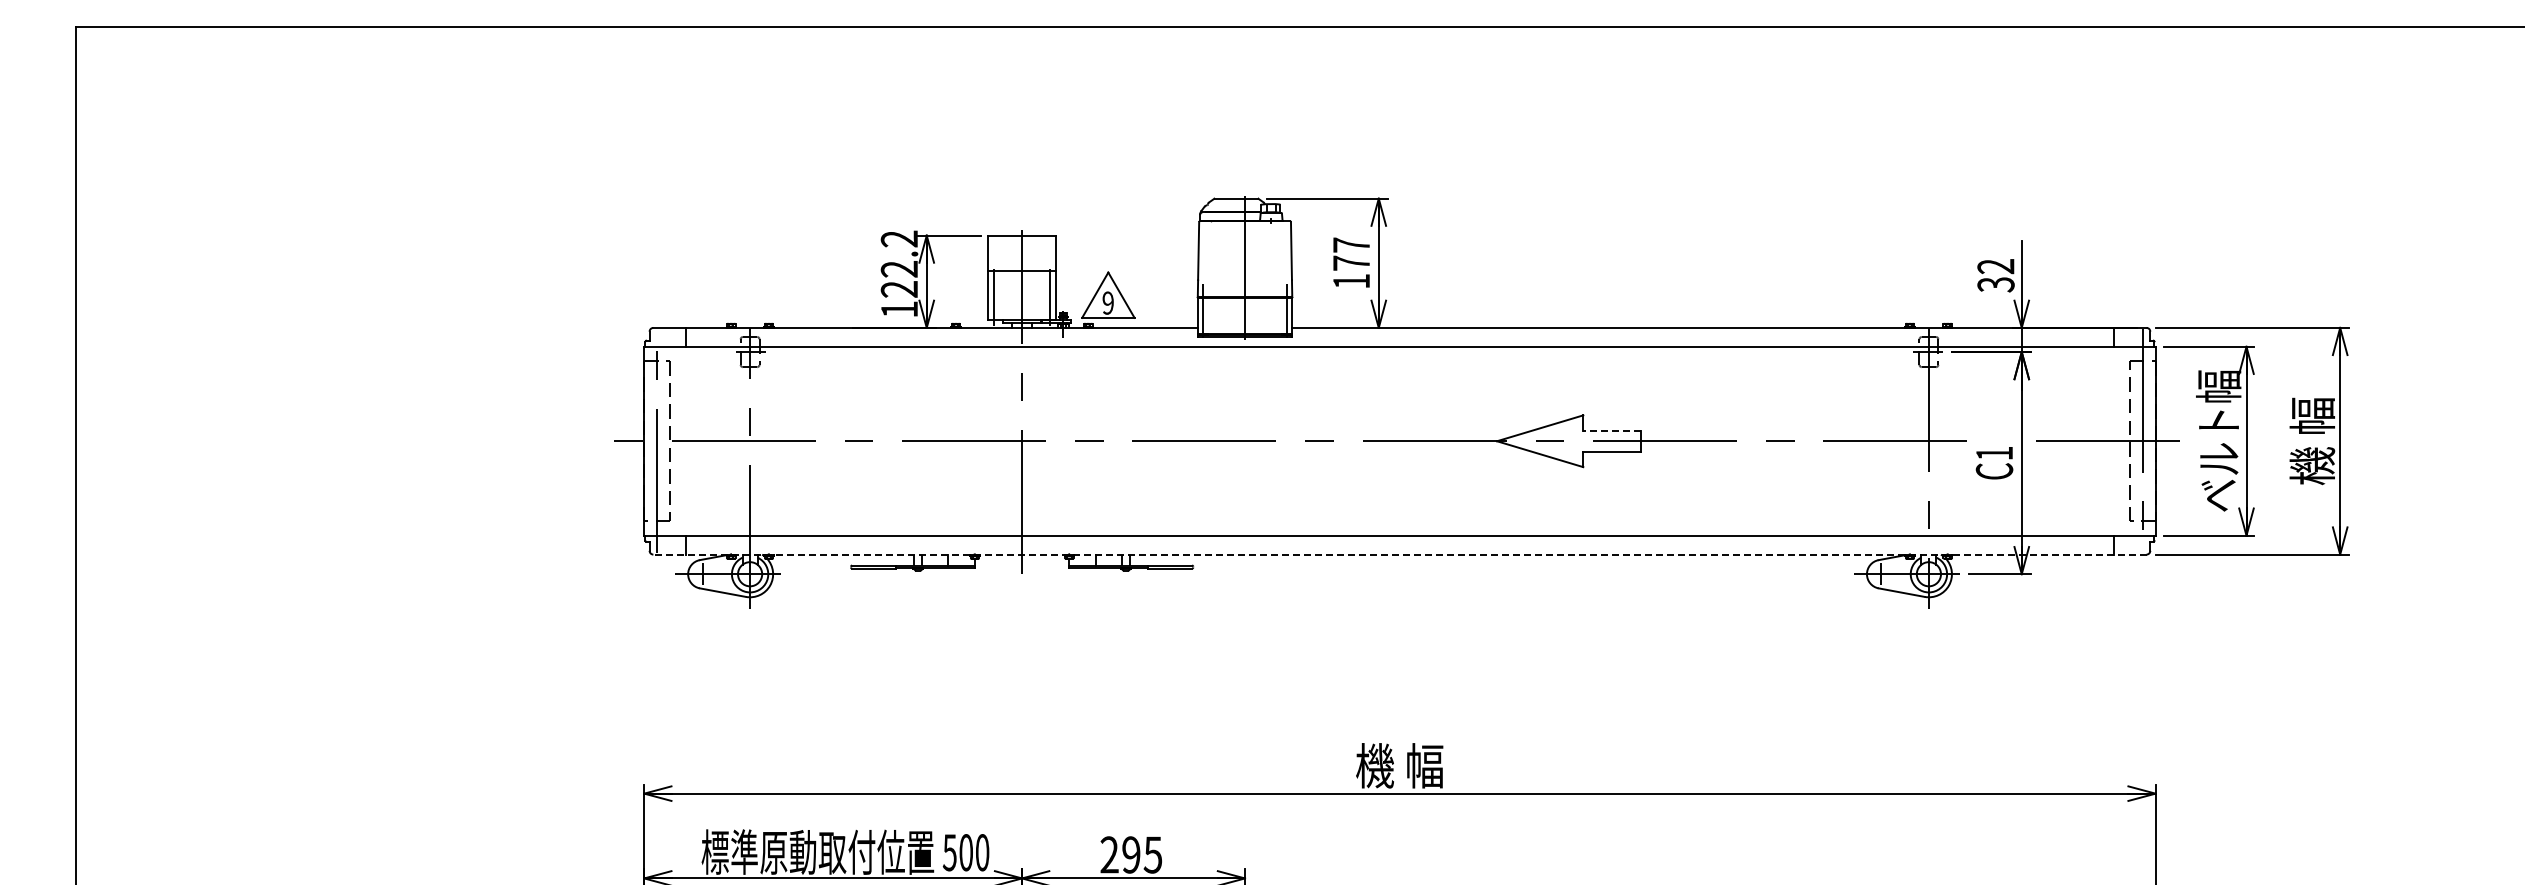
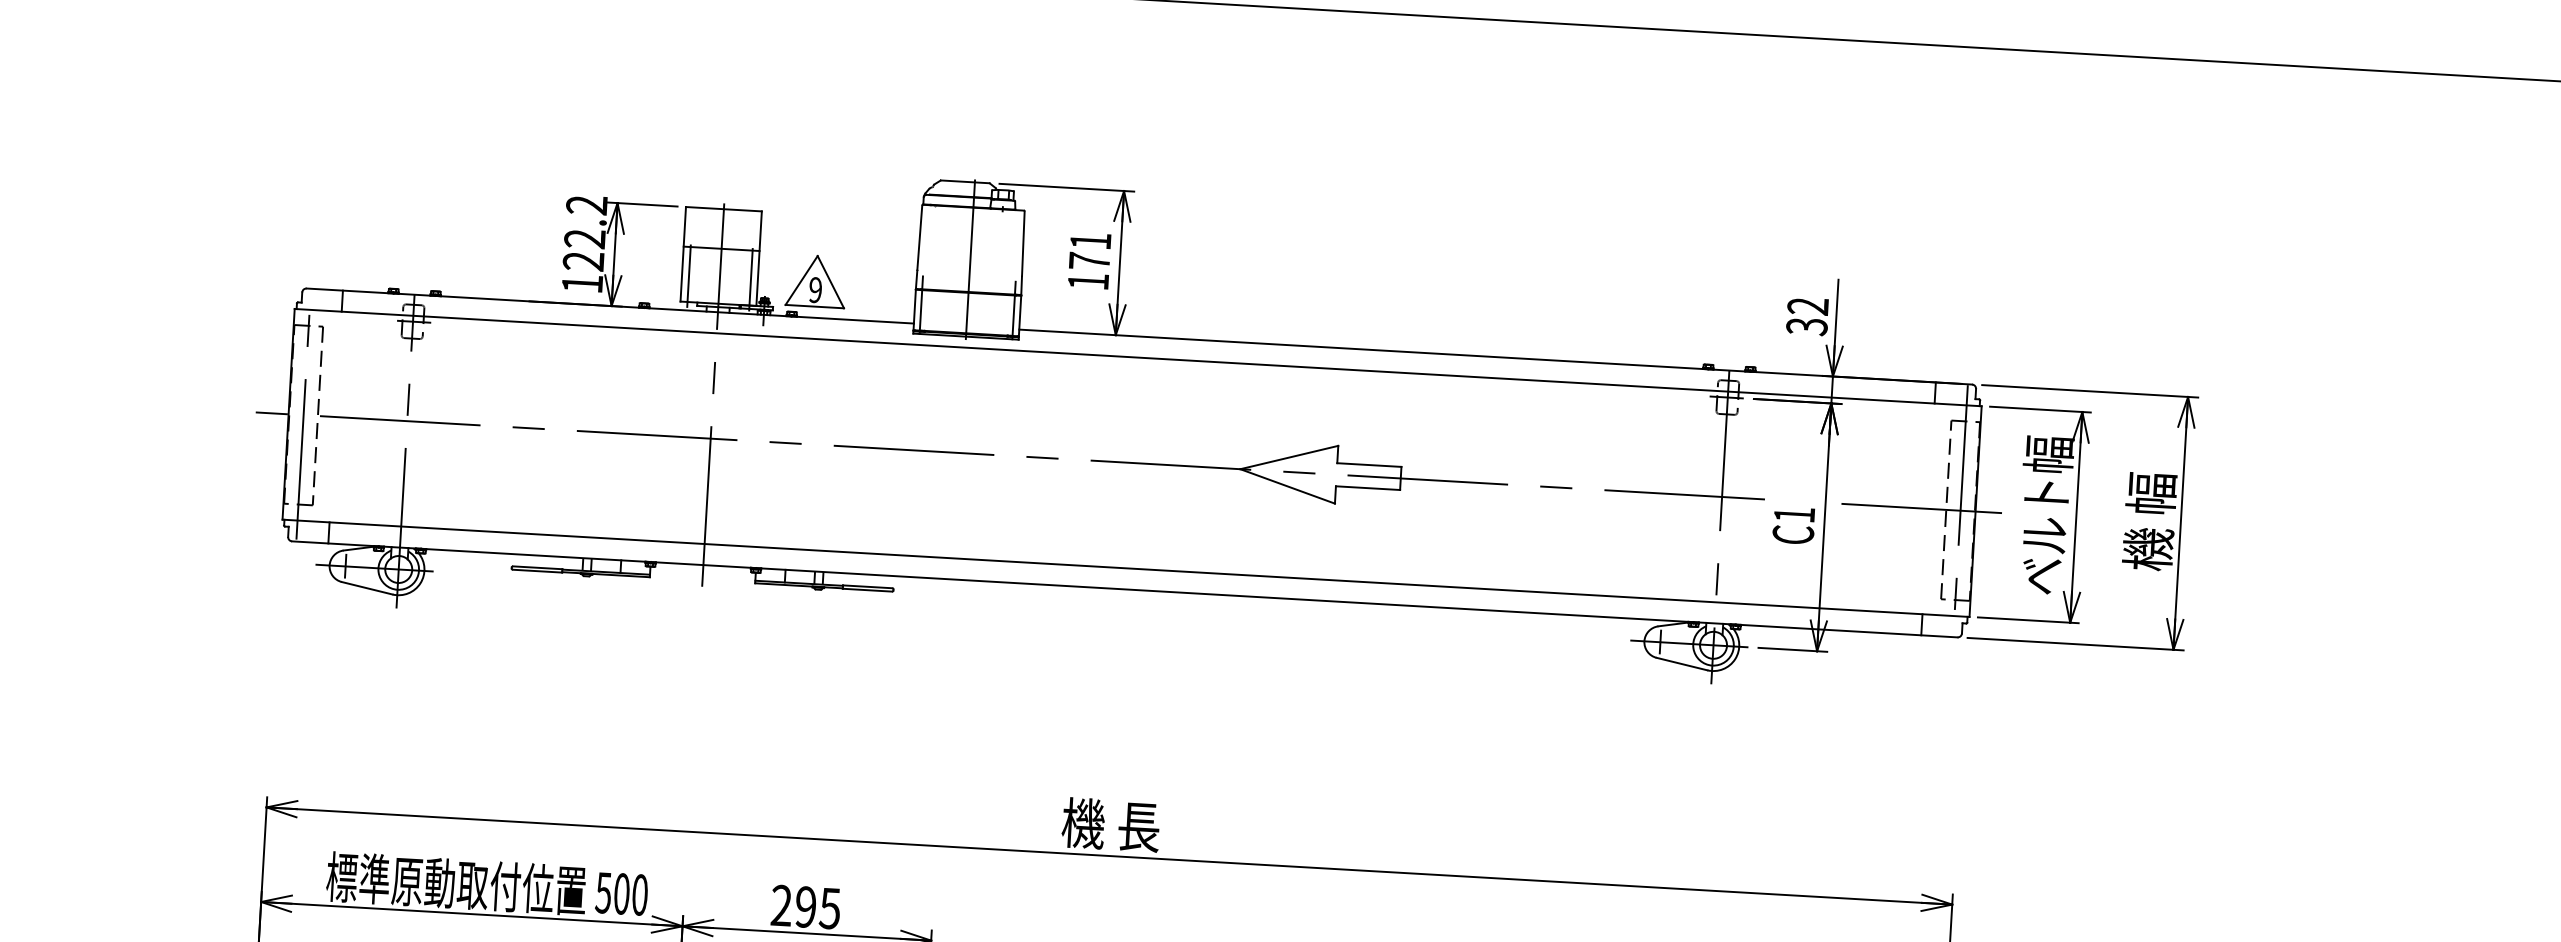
text: (1351, 244) -> (1090, 240), 177 -> 171
line: (1612, 430) -> (1369, 464), dashed -> solid
line: (1399, 554) -> (1124, 589), dashed -> solid
text: (1424, 765) -> (1138, 826), 機 幅 -> 機 長

